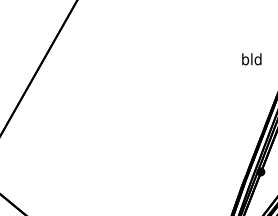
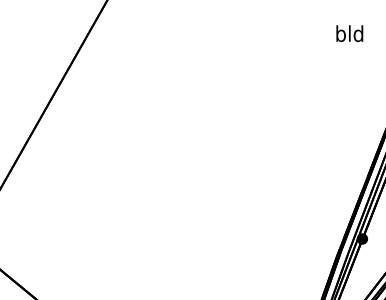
text: (251, 59) -> (349, 33), moved

